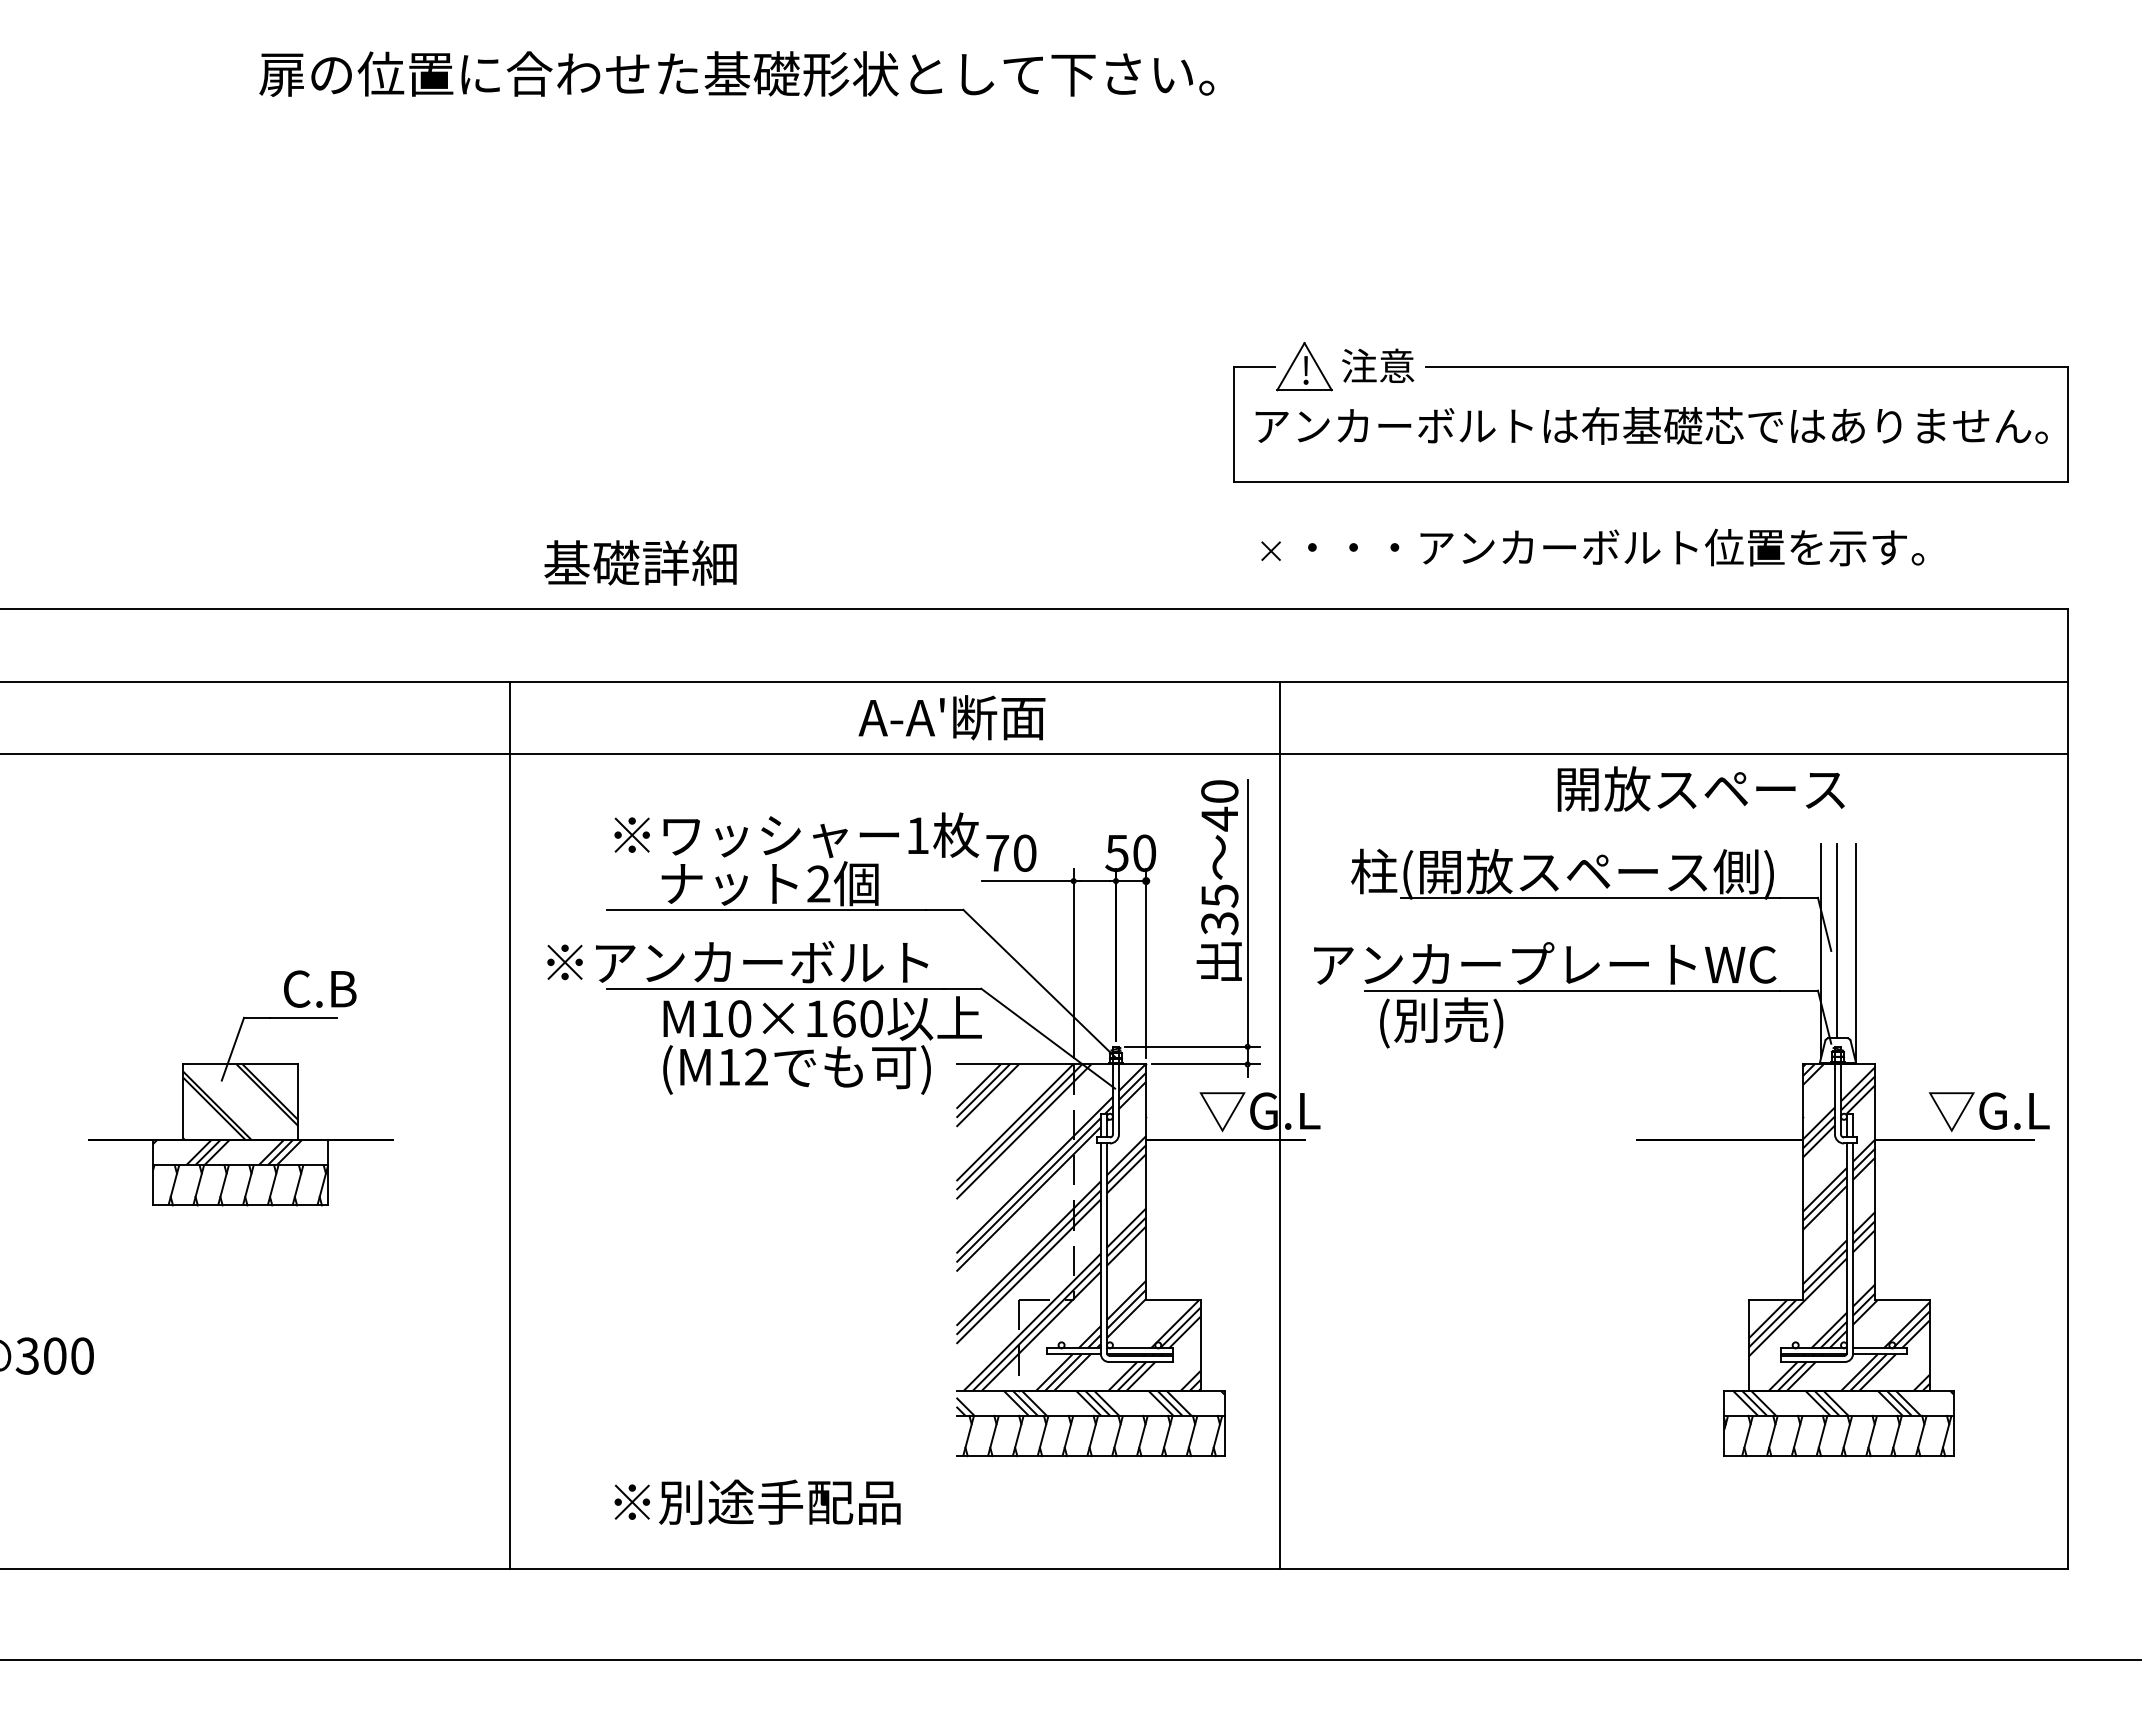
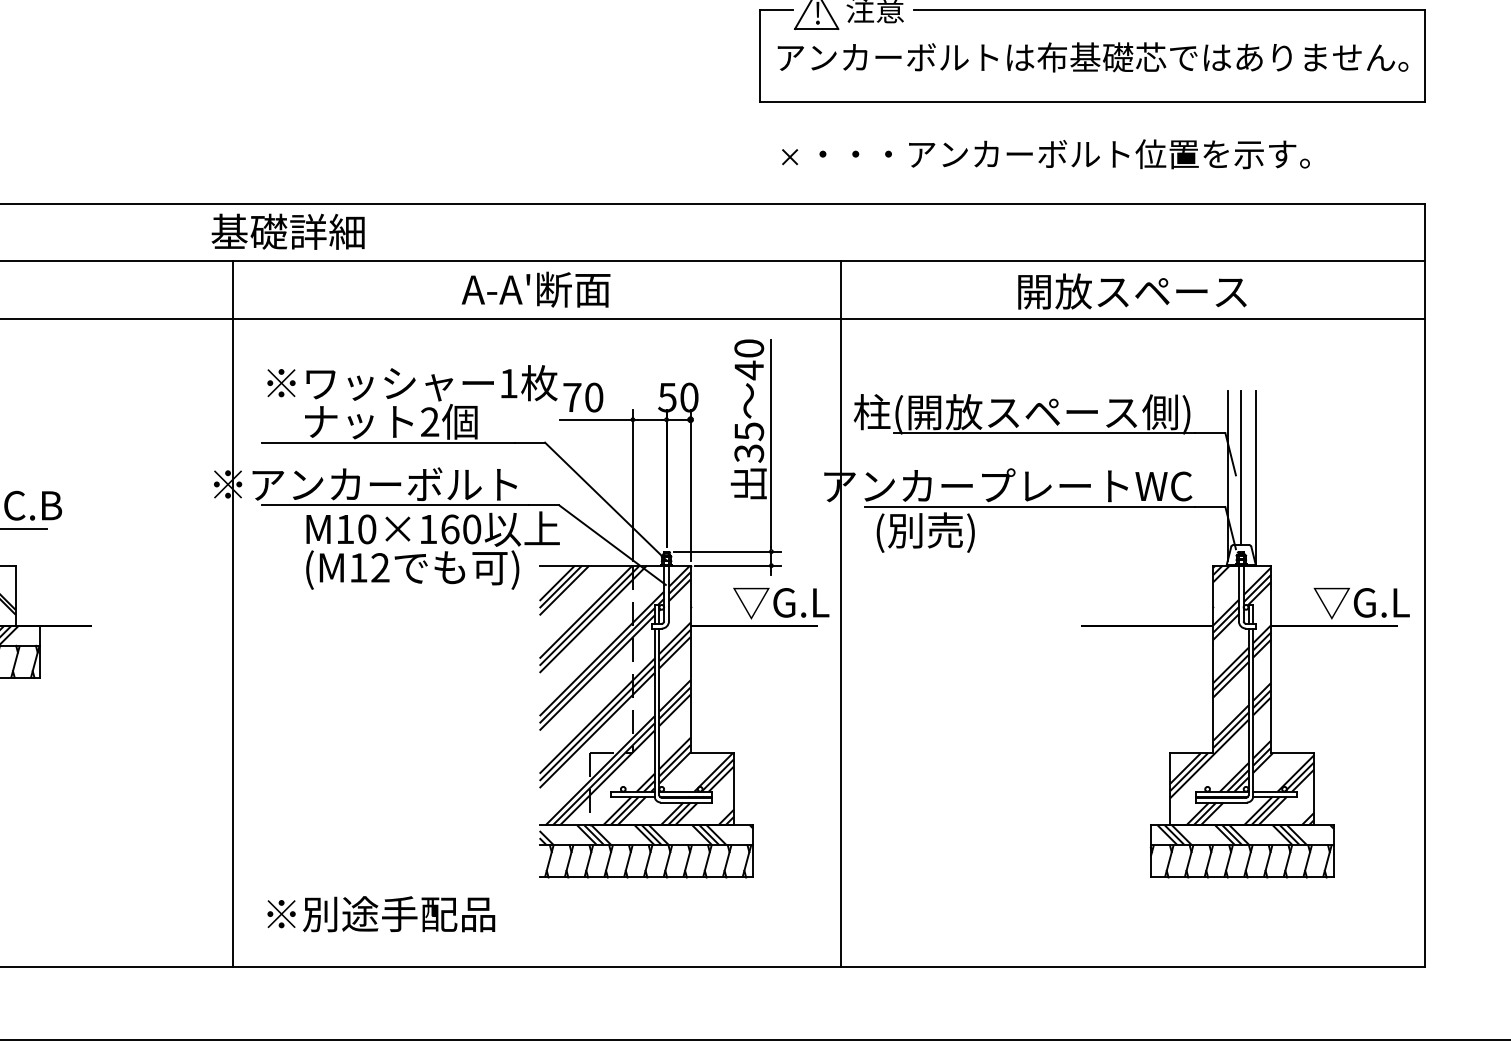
text: (640, 562) -> (288, 231), moved
text: (1700, 788) -> (1131, 291), moved
line: (510, 1125) -> (233, 614), moved
line: (1280, 1125) -> (841, 614), moved

